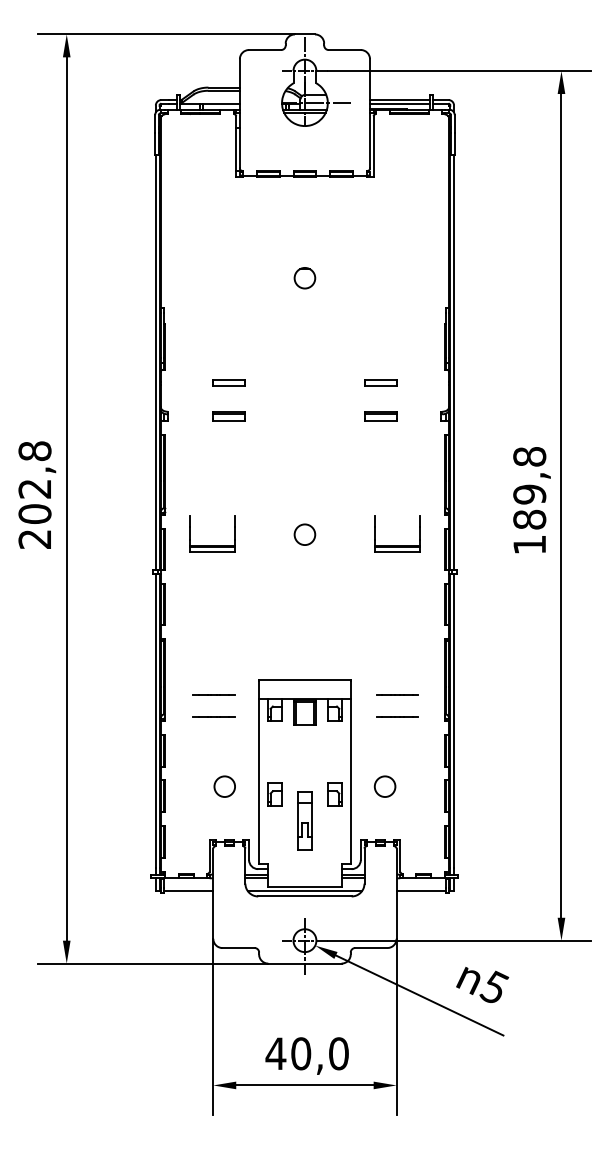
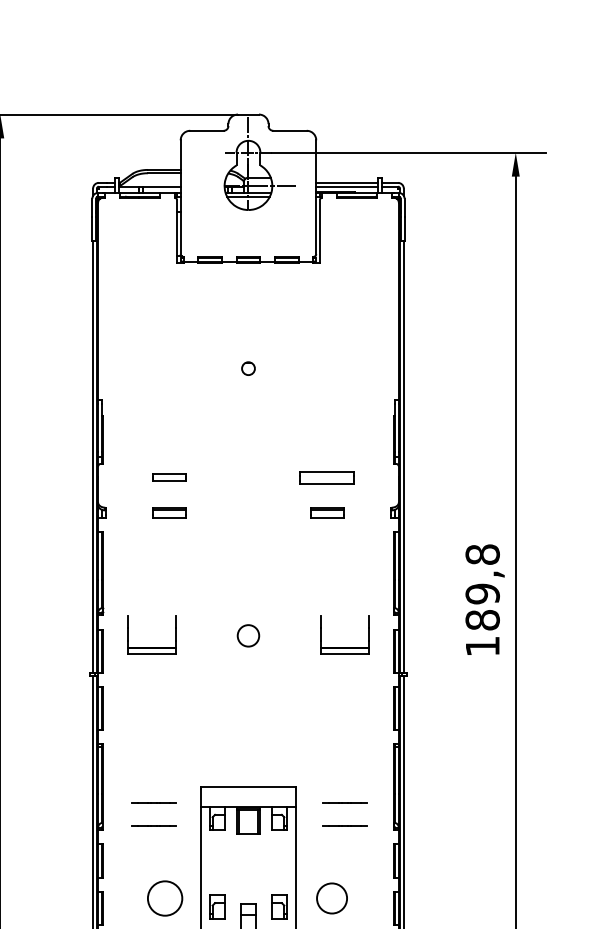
part: (304, 278) -> (248, 368), size x0.6
part: (380, 382) -> (327, 477), size x1.6
circle: (224, 786) -> (164, 898), size x1.6
circle: (384, 786) -> (331, 898), size x1.4

